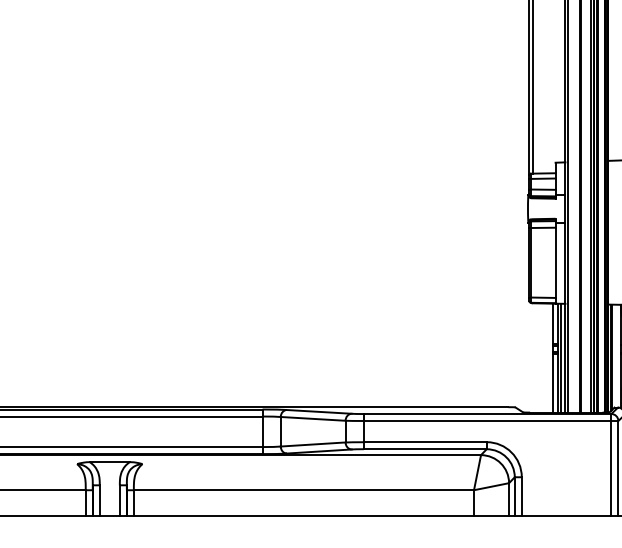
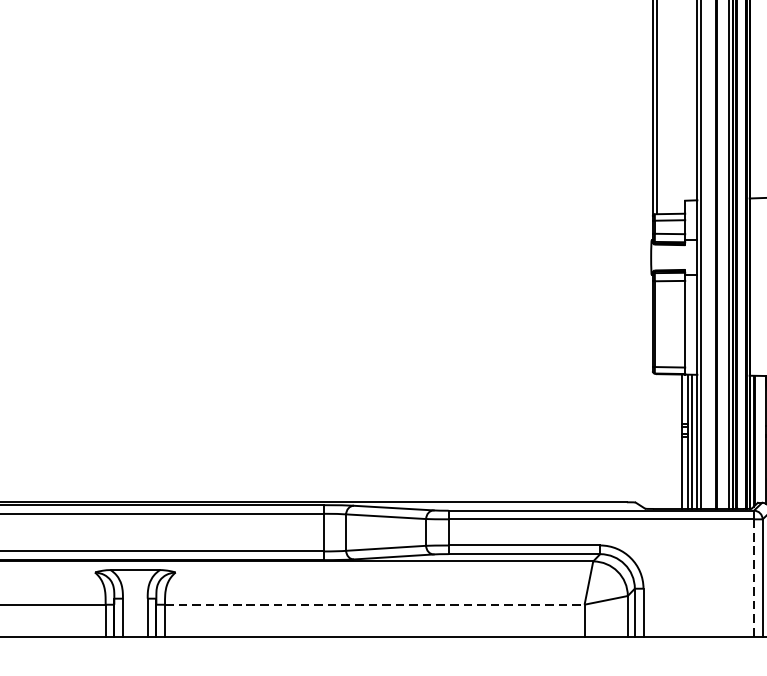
line: (611, 468) -> (754, 577), solid -> dashed
line: (304, 490) -> (375, 605), solid -> dashed

